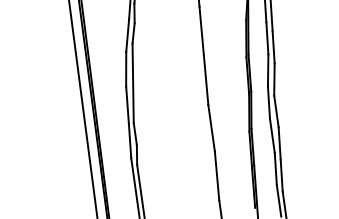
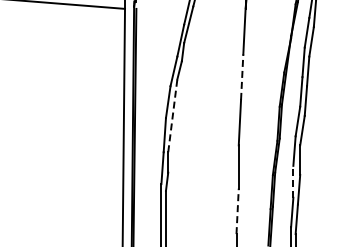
line: (202, 31) -> (242, 77), solid -> dashed
line: (132, 82) -> (172, 115), solid -> dashed
line: (272, 135) -> (293, 181), solid -> dashed
line: (216, 176) -> (237, 211), solid -> dashed

